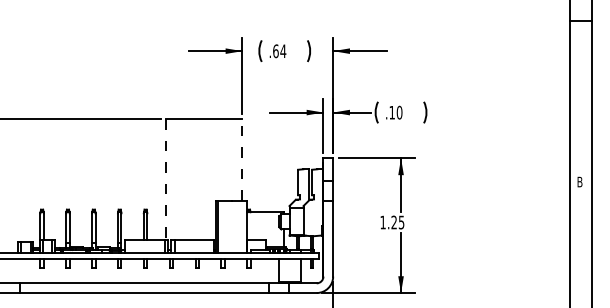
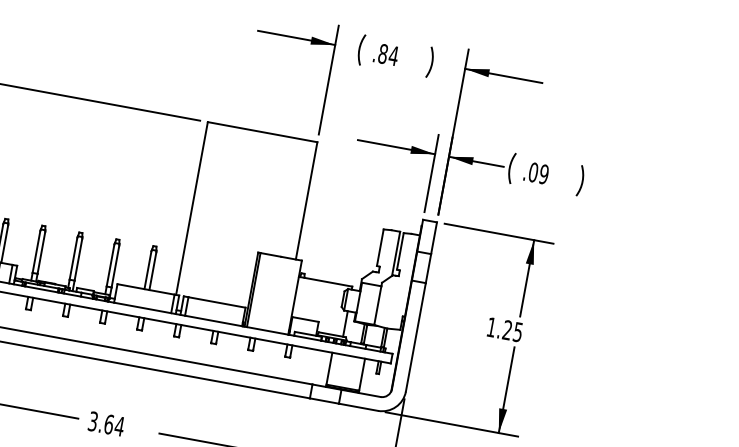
text: (275, 50) -> (382, 52), .64 -> .84
text: (395, 112) -> (538, 173), .10 -> .09
line: (242, 160) -> (306, 201), dashed -> solid
line: (165, 179) -> (191, 208), dashed -> solid

